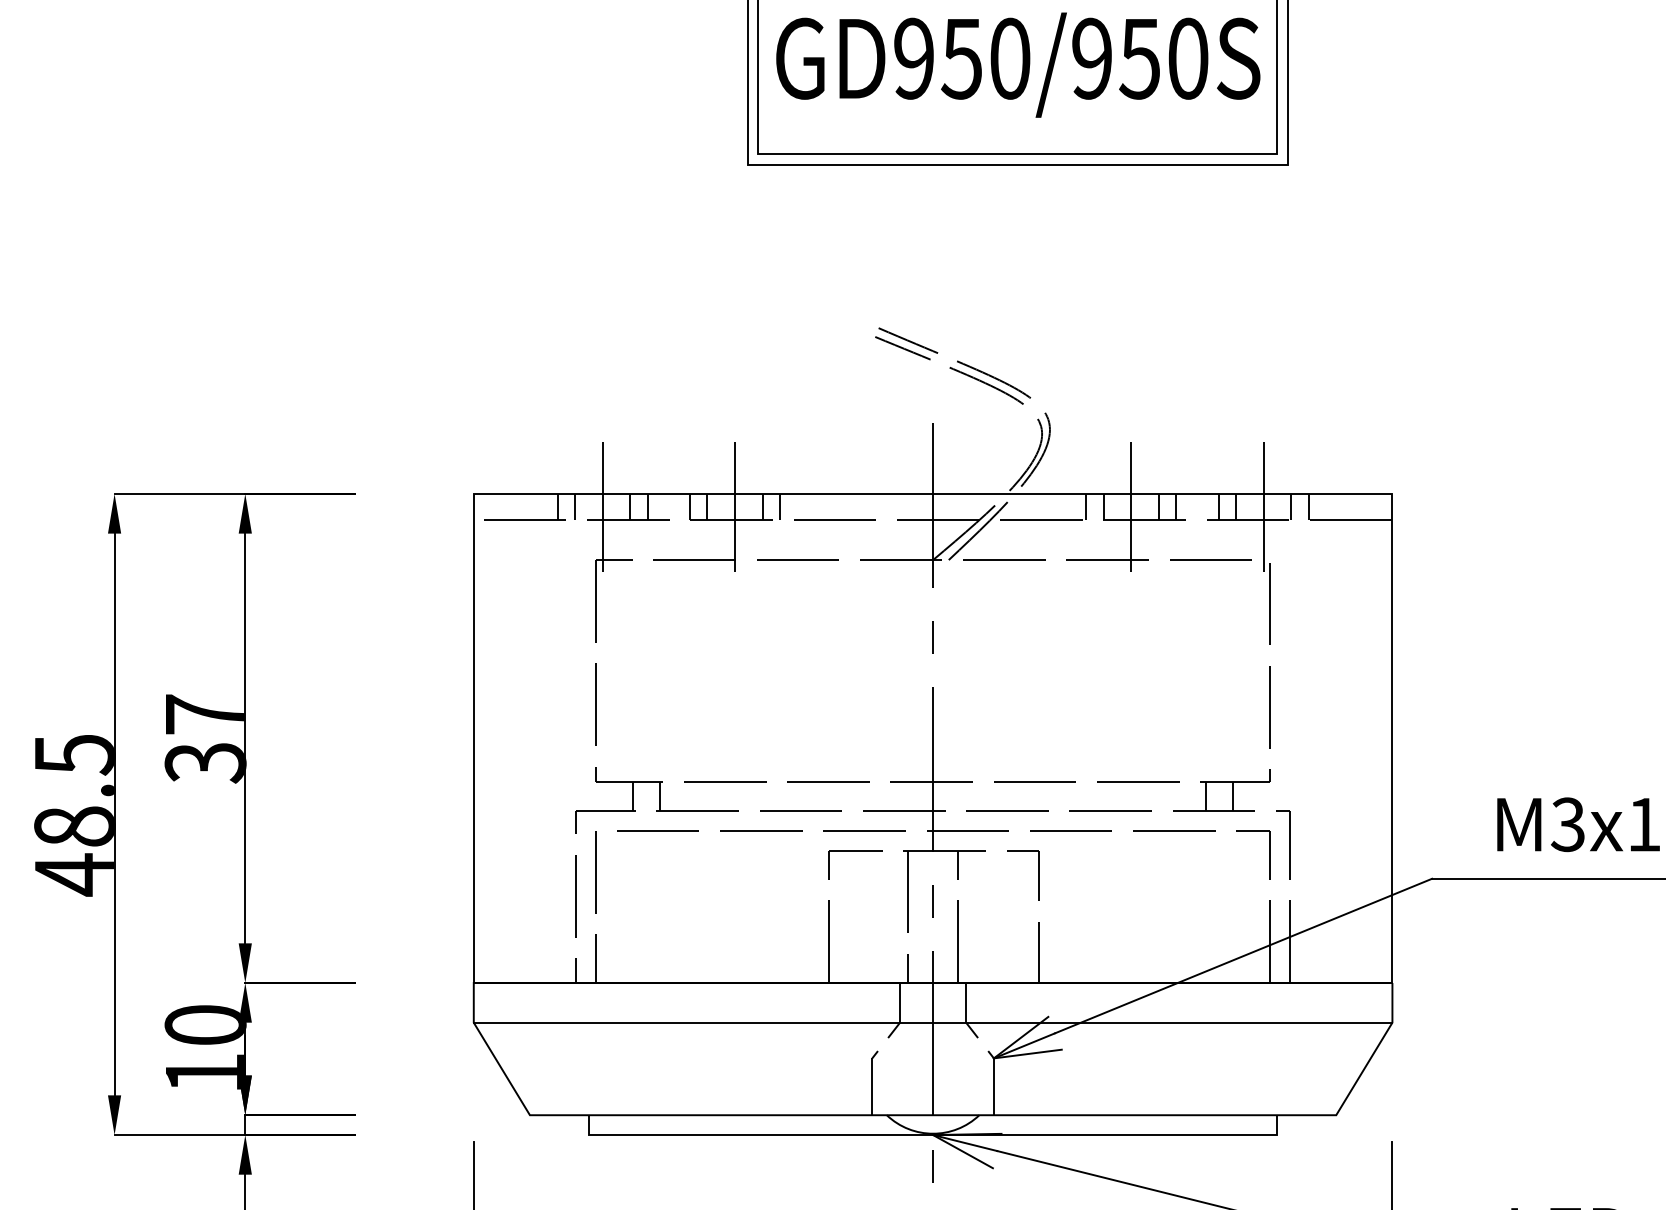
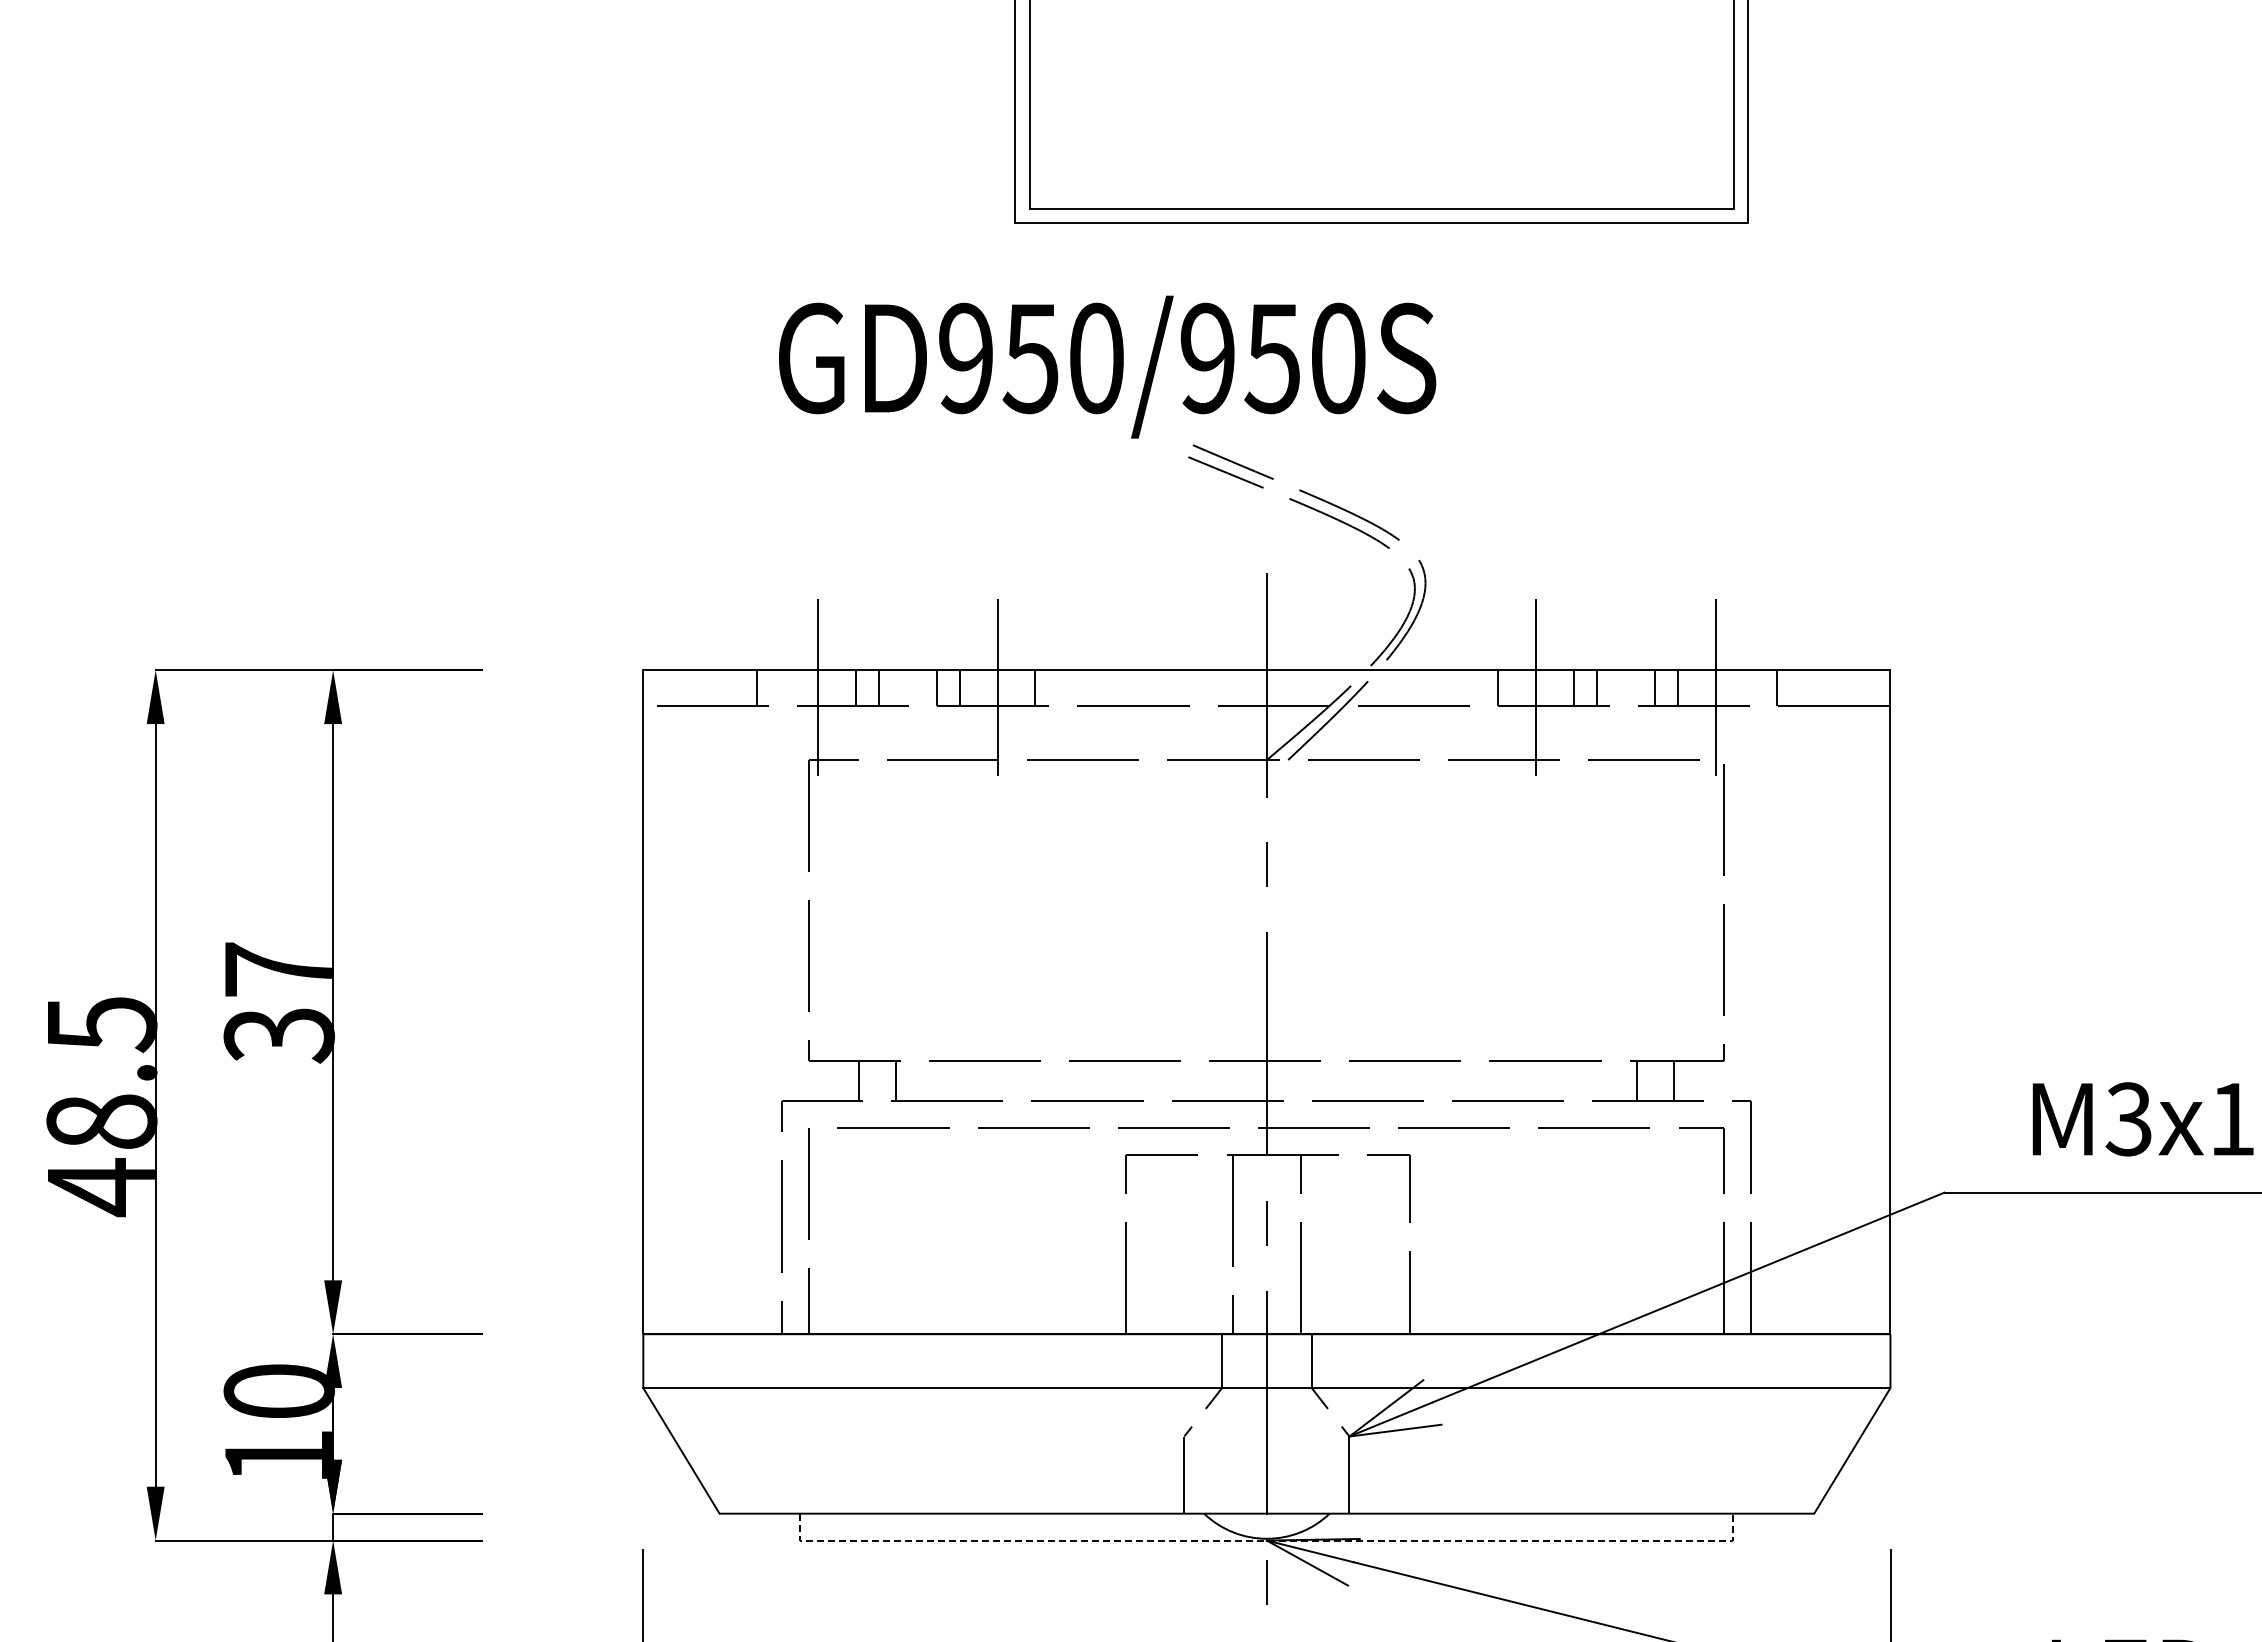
text: (1018, 64) -> (1107, 366), moved
line: (574, 507) -> (780, 688), removed
line: (779, 507) -> (1058, 688), removed
line: (1086, 507) -> (1475, 688), removed
line: (1291, 507) -> (1753, 688), removed
line: (932, 1134) -> (1266, 1540), solid -> dashed

